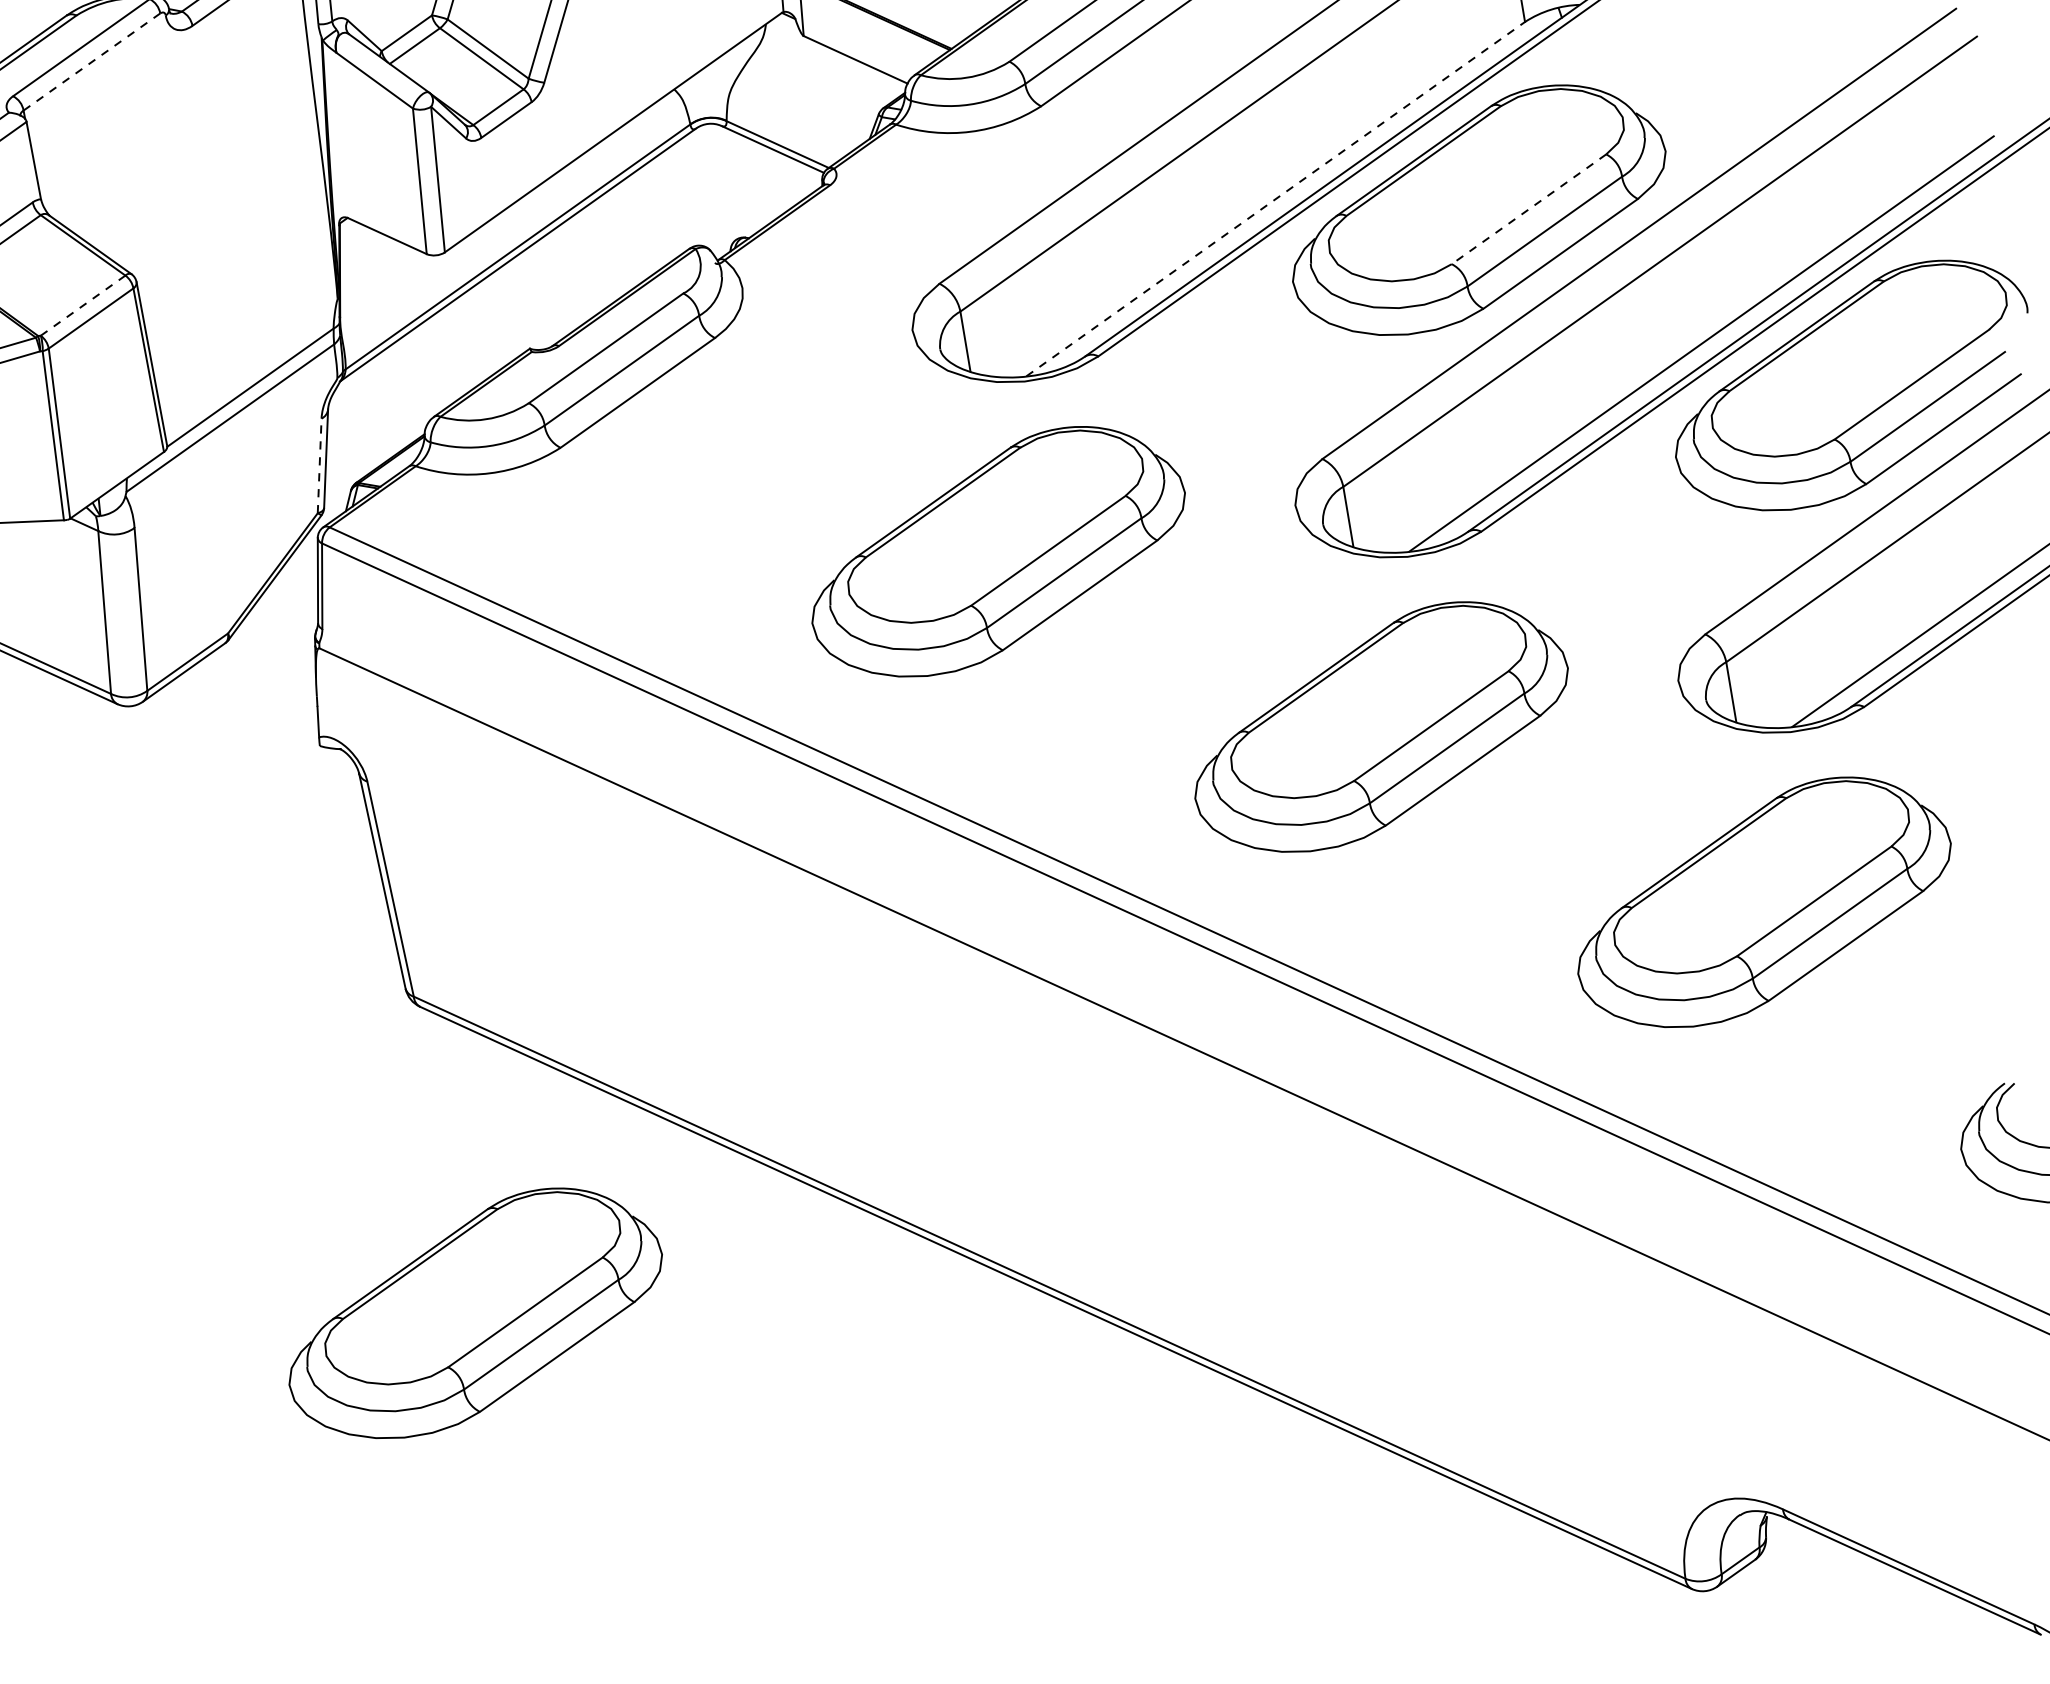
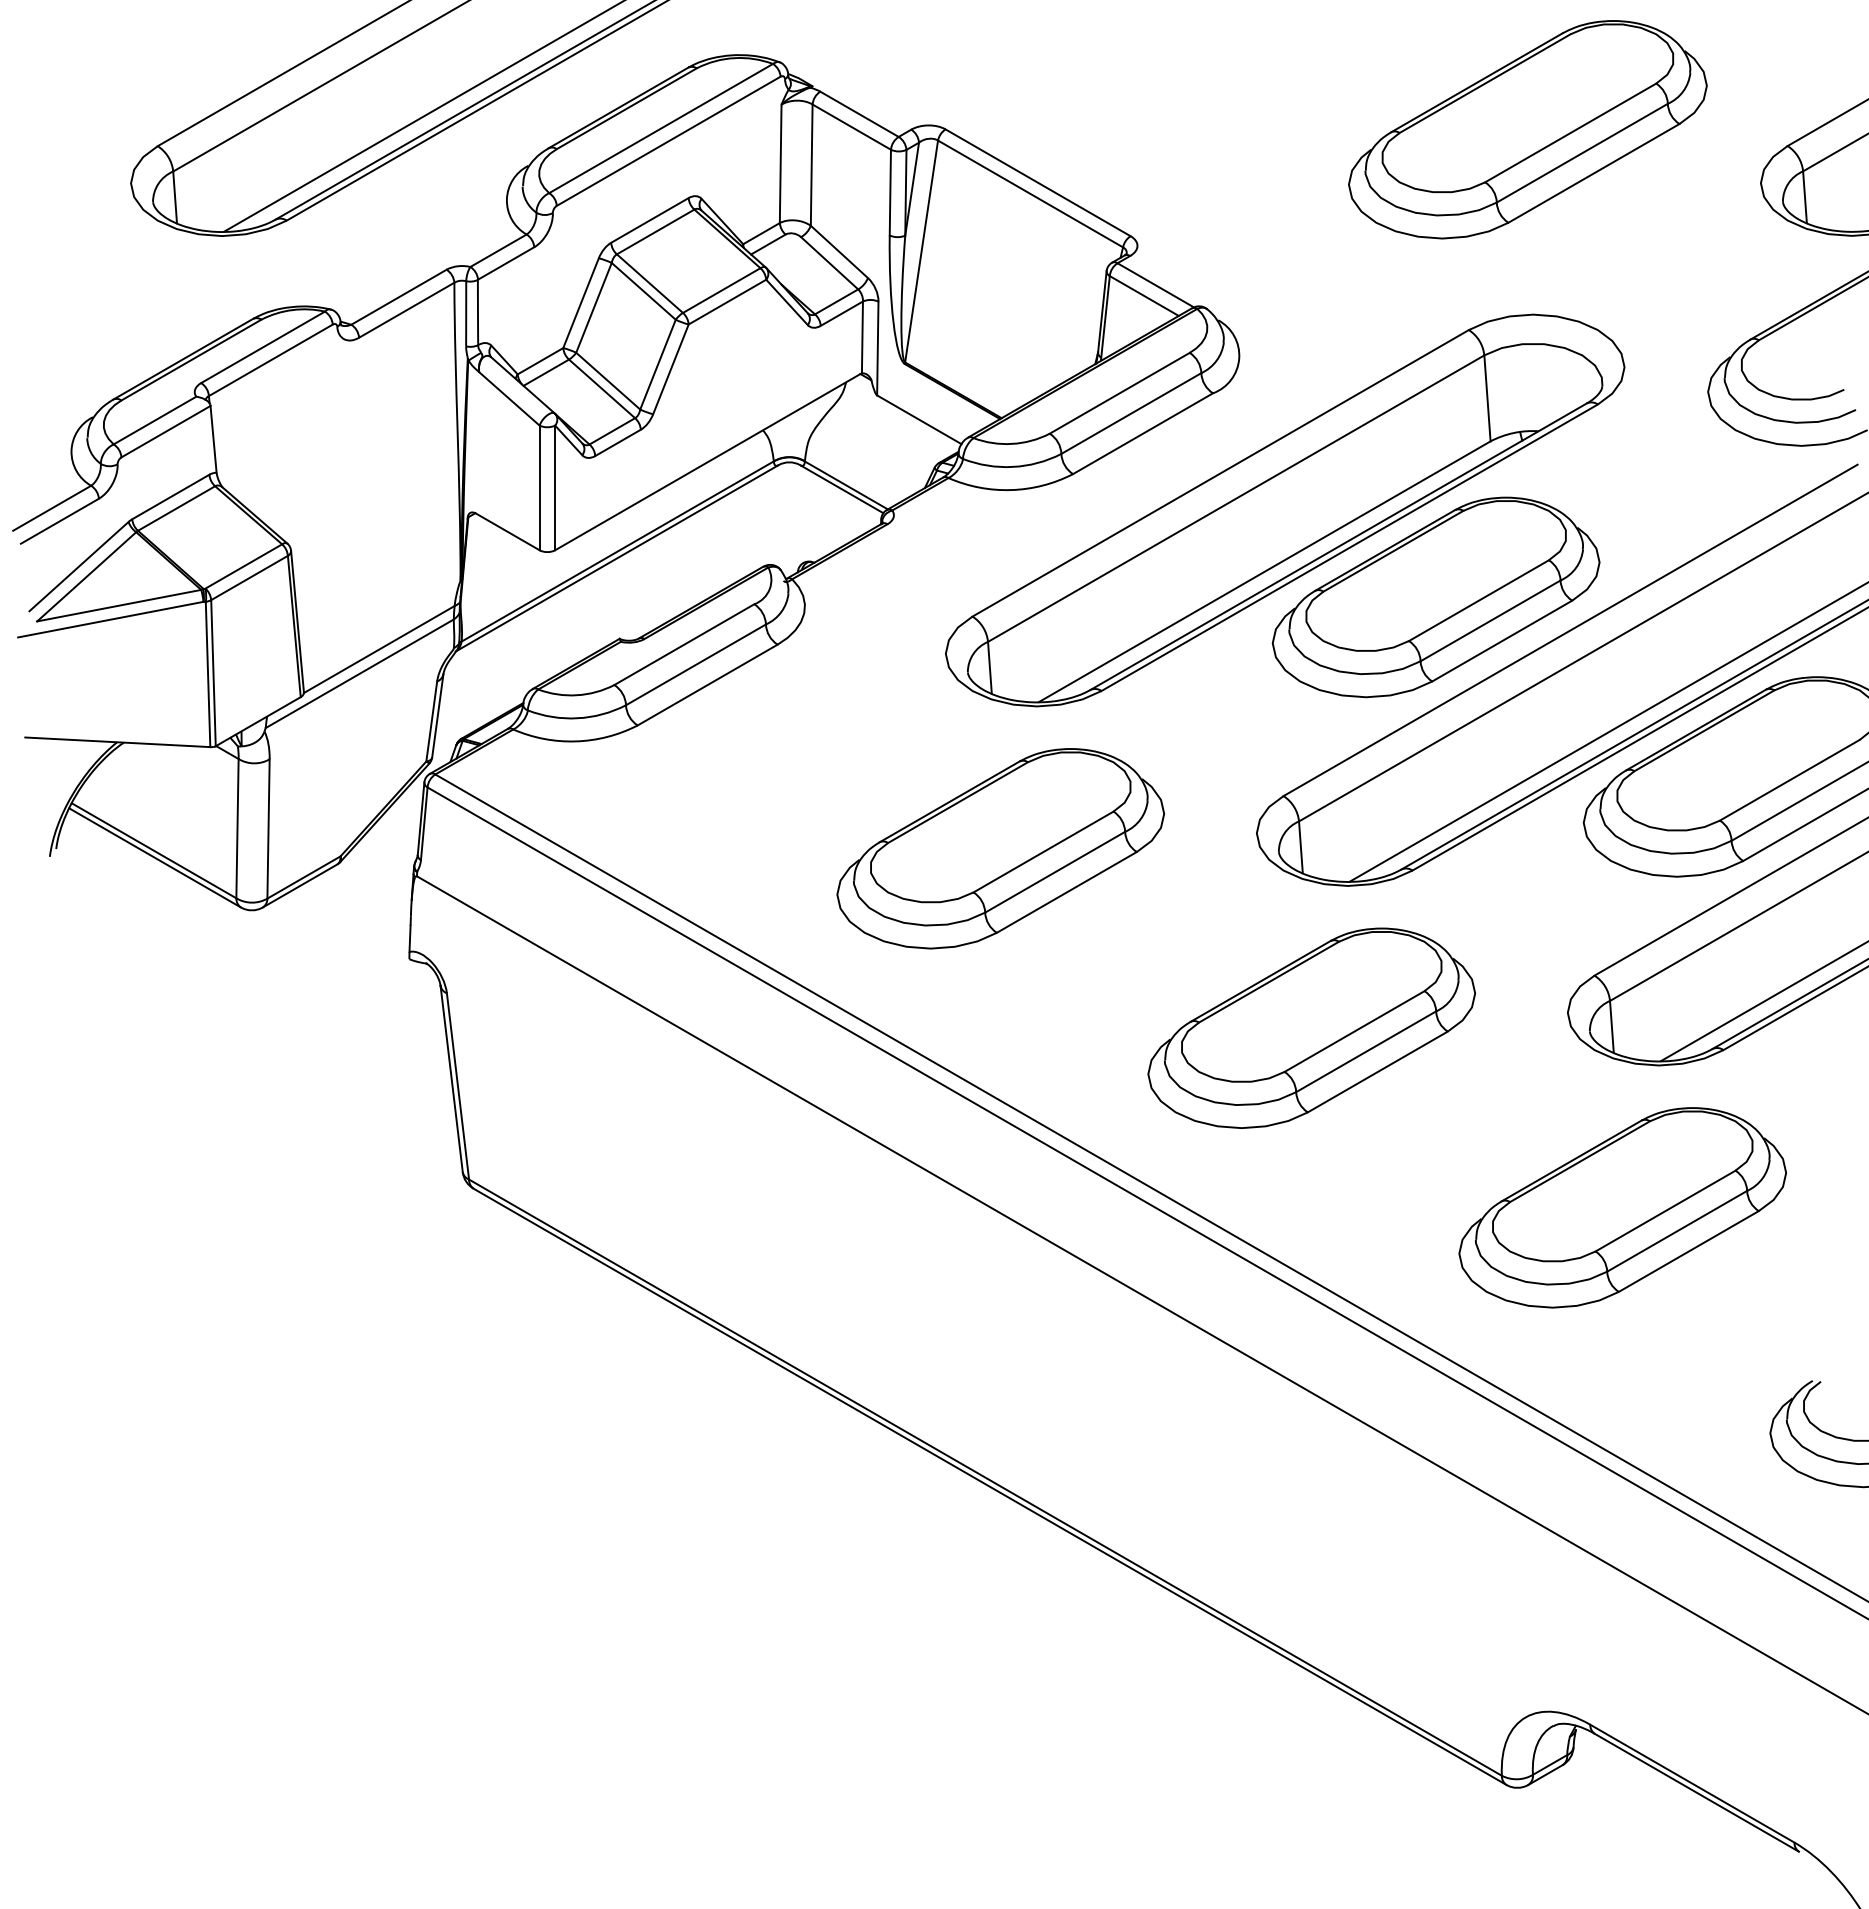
line: (92, 62) -> (271, 360), dashed -> solid
line: (1275, 198) -> (1264, 571), dashed -> solid
line: (1528, 209) -> (1478, 600), dashed -> solid
line: (82, 305) -> (243, 566), dashed -> solid
line: (319, 465) -> (431, 721), dashed -> solid
part: (474, 1312) -> (495, 1452), removed

